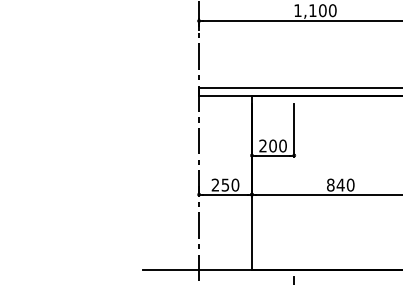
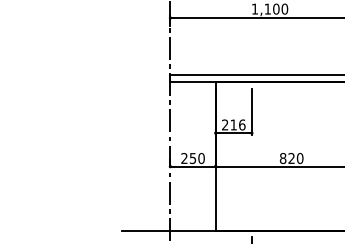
text: (277, 145) -> (237, 124), 200 -> 216
text: (340, 184) -> (291, 157), 840 -> 820

